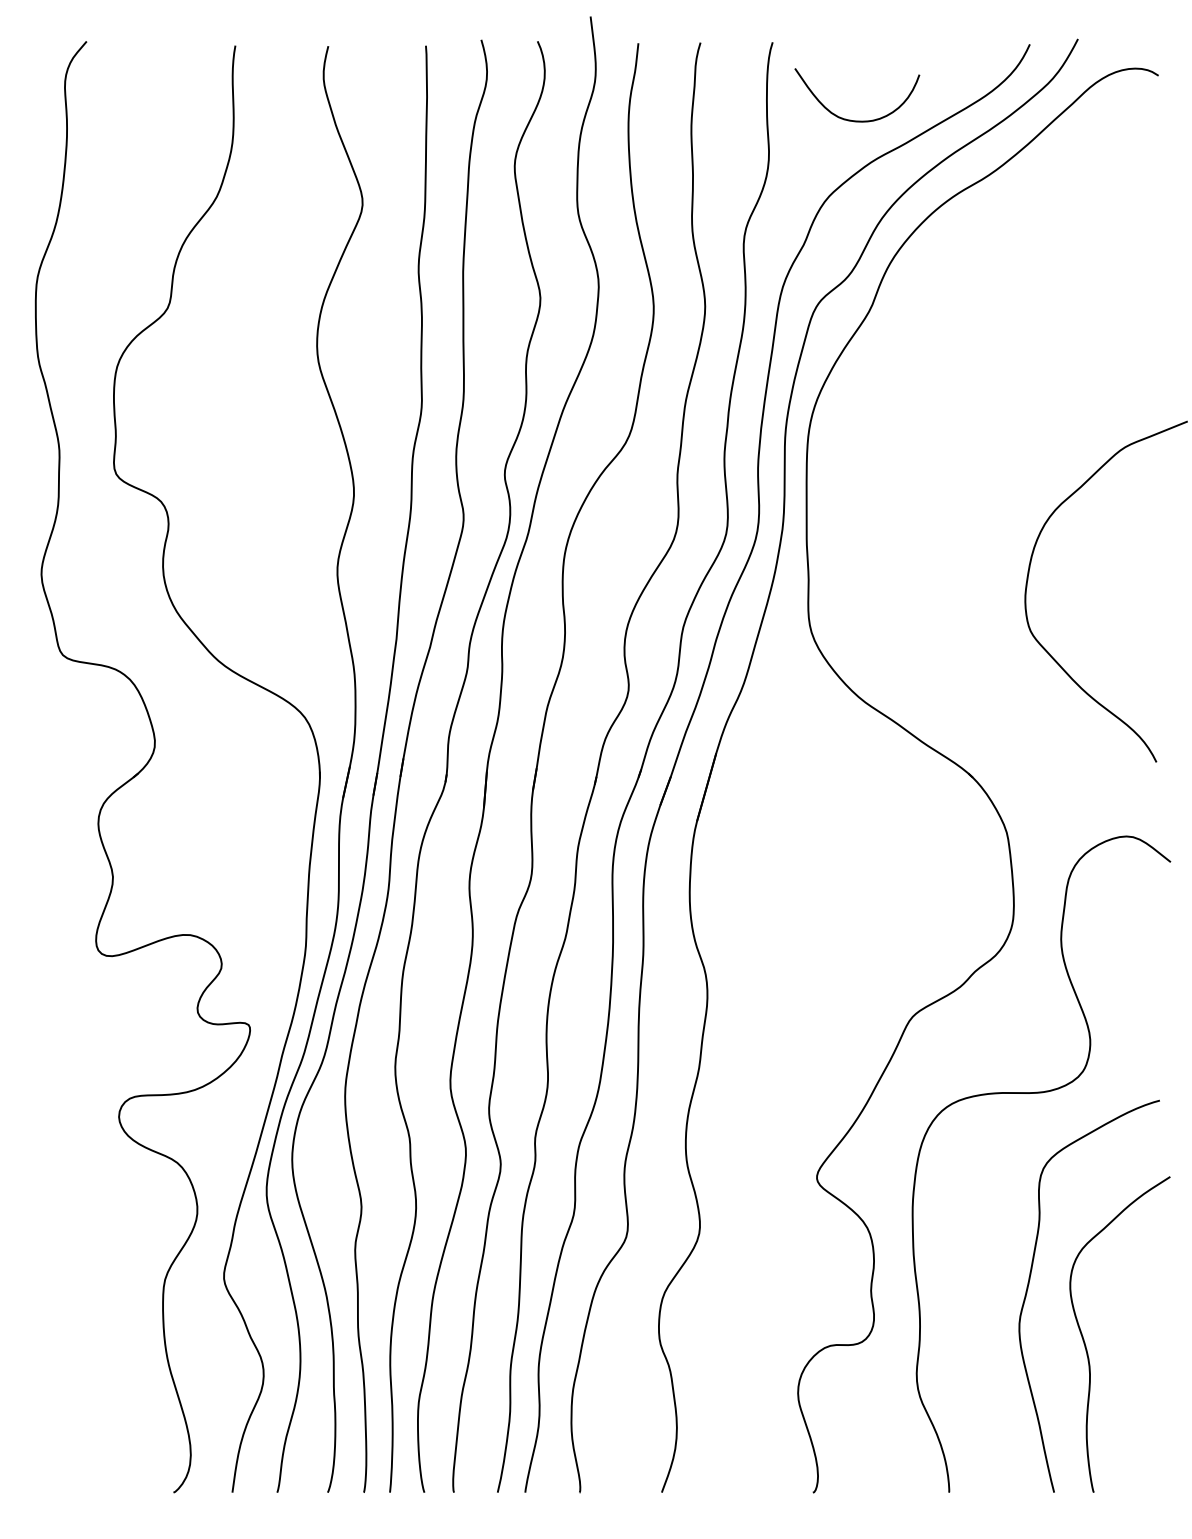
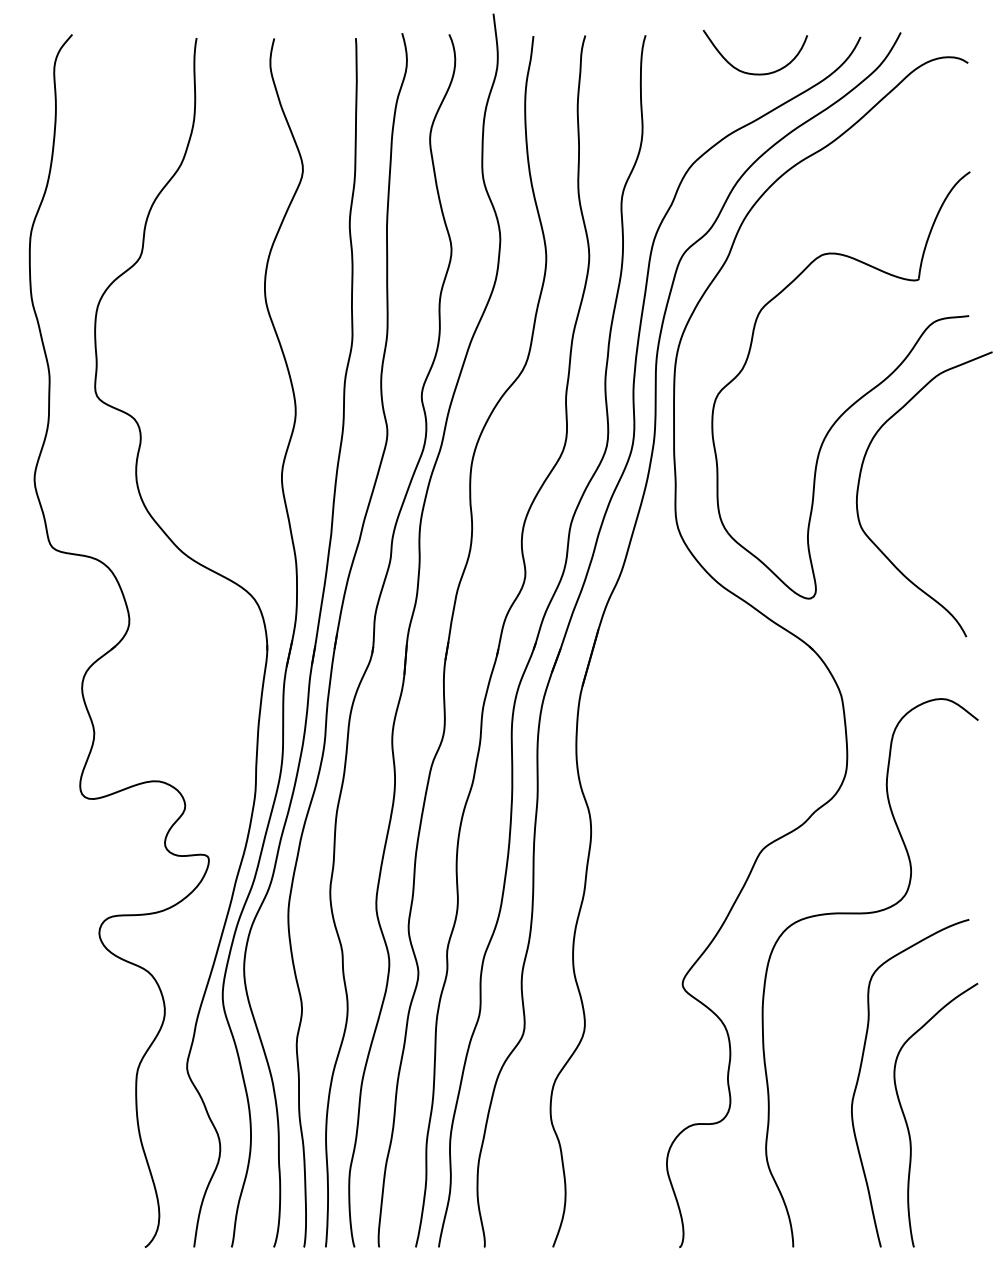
curve: (850, 119) -> (749, 72), moved
part: (1020, 482) -> (852, 403), added

